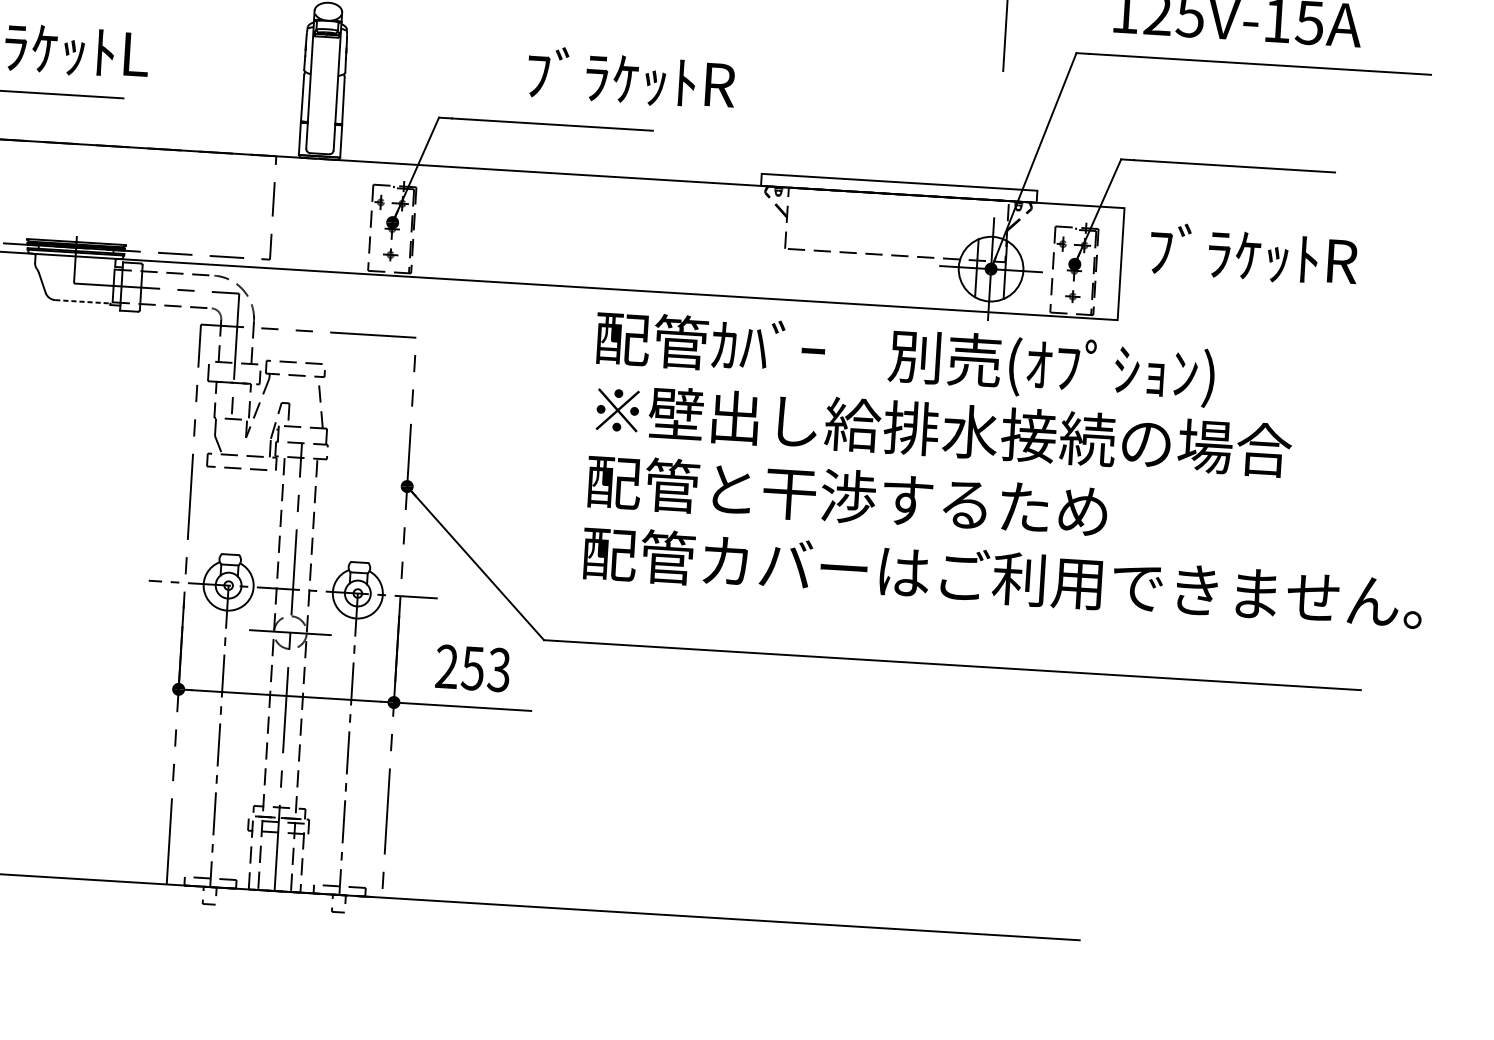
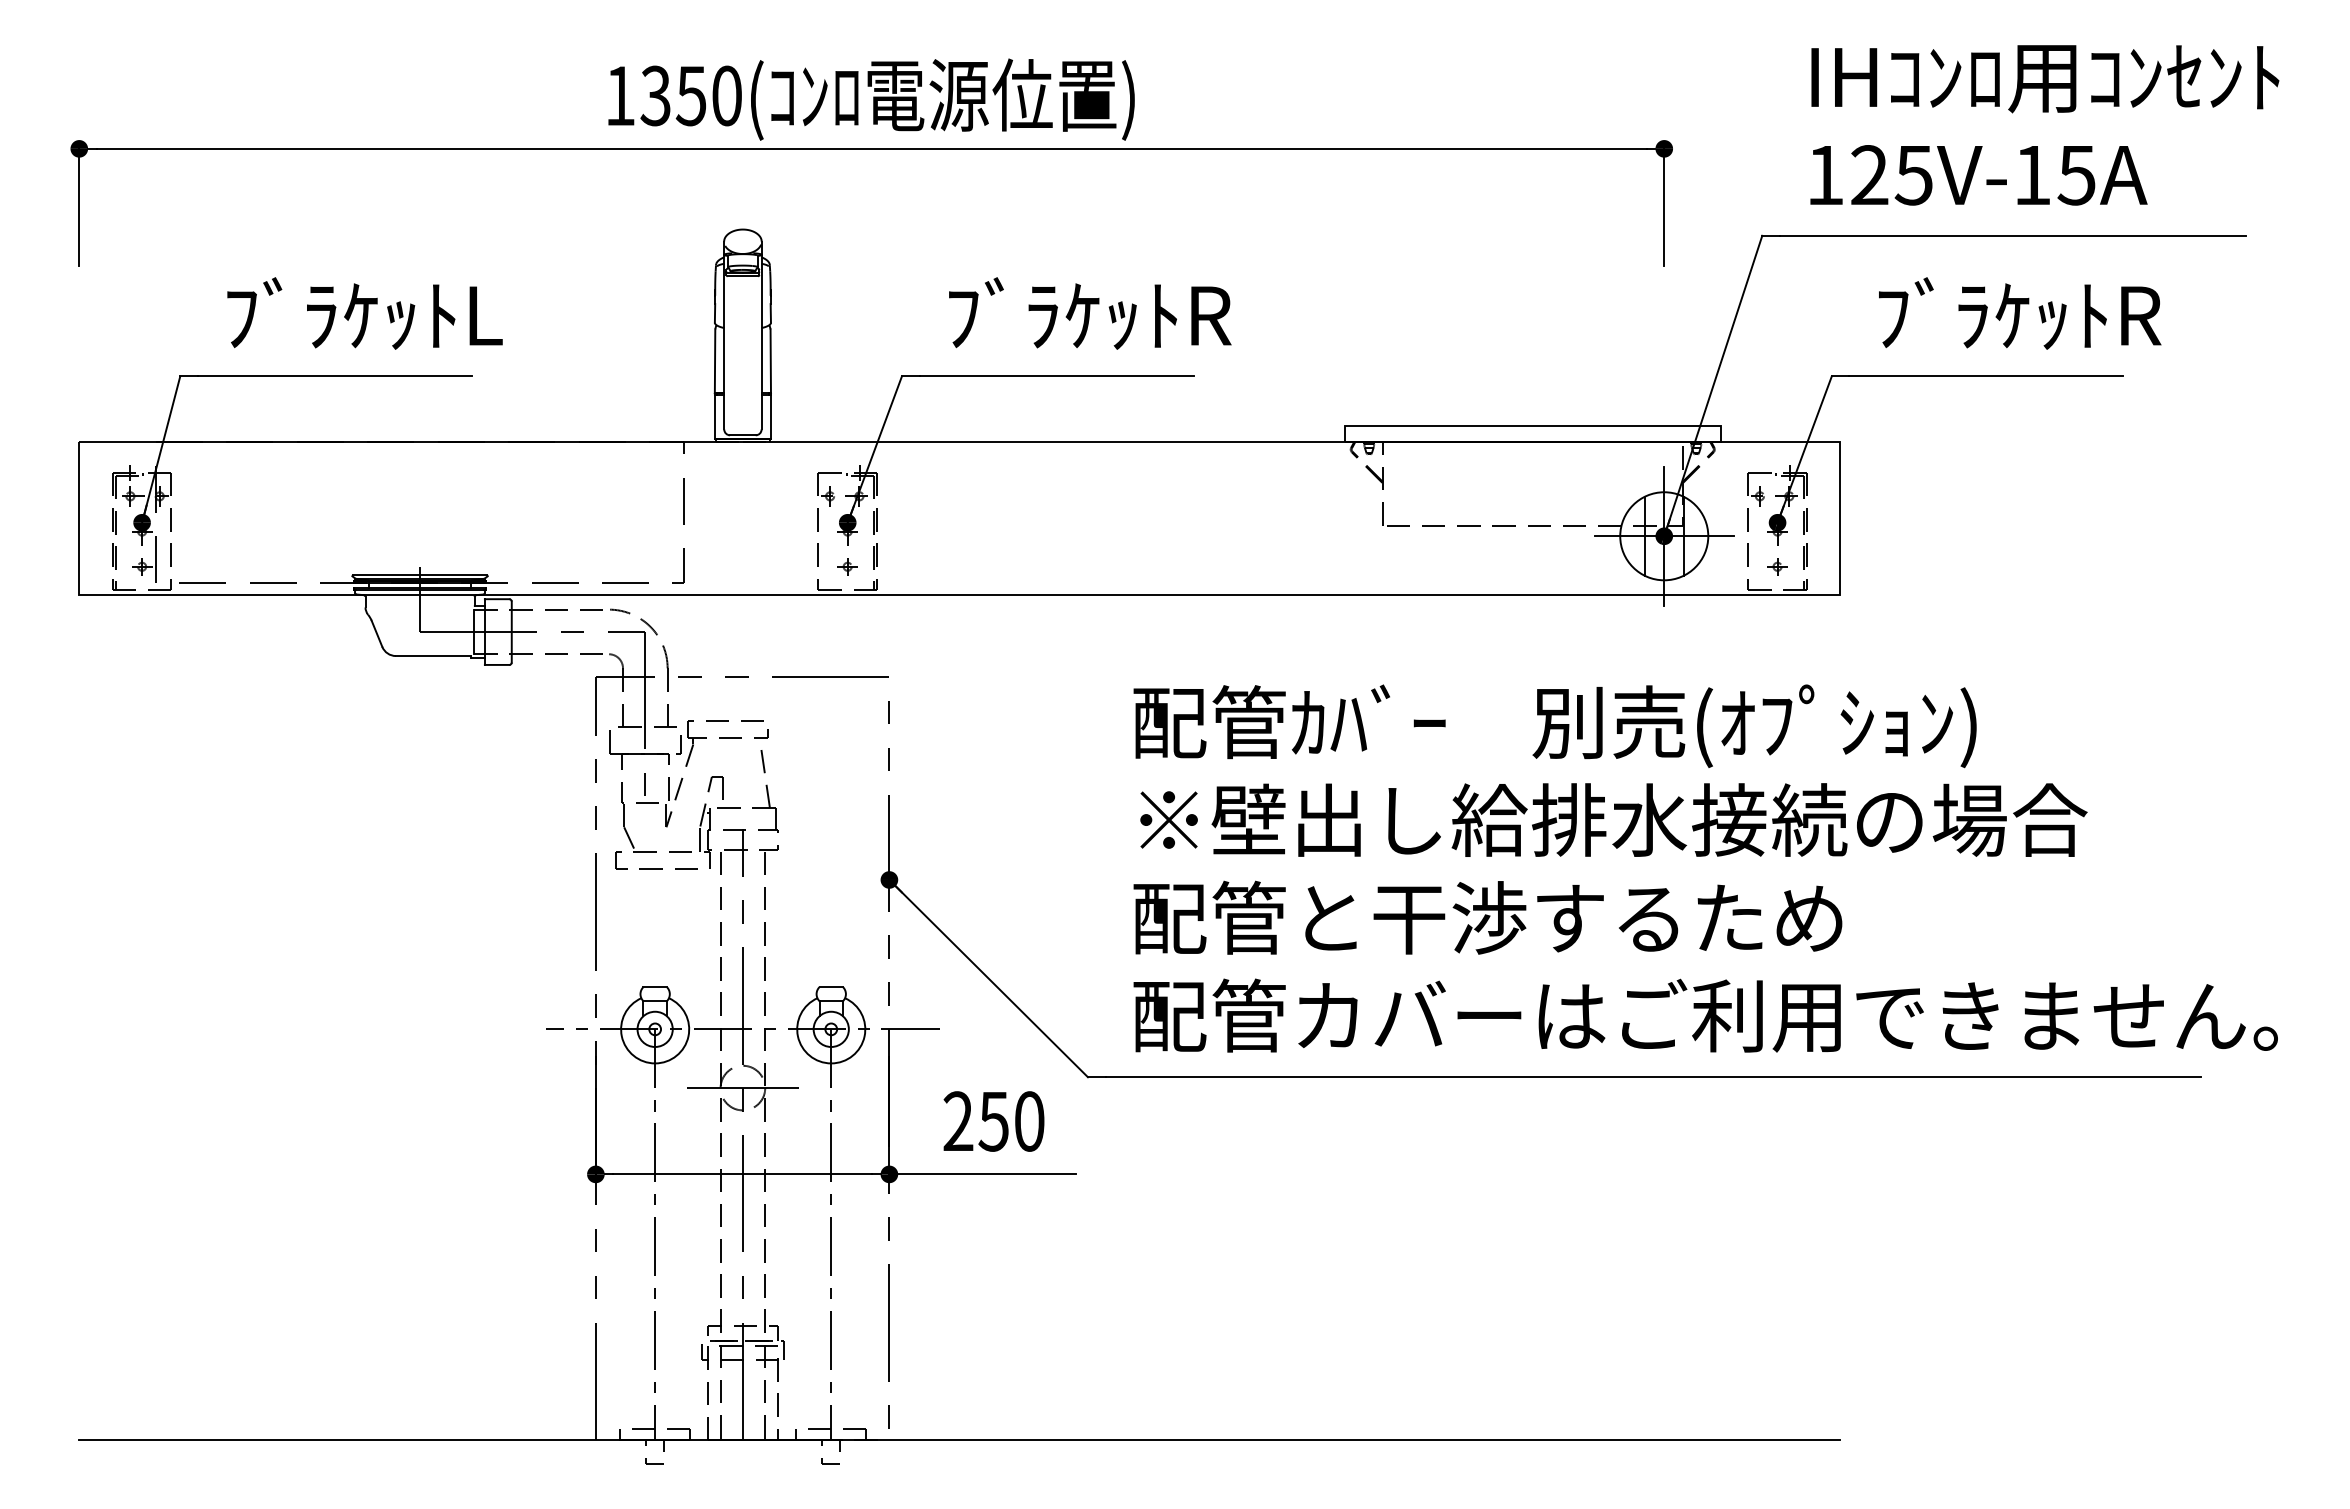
text: (631, 77) -> (1090, 313), moved
text: (1254, 254) -> (2020, 313), moved
line: (82, 302) -> (433, 656), dashed -> solid
text: (1009, 469) -> (1705, 868), moved
text: (499, 670) -> (1029, 1121), 253 -> 250

